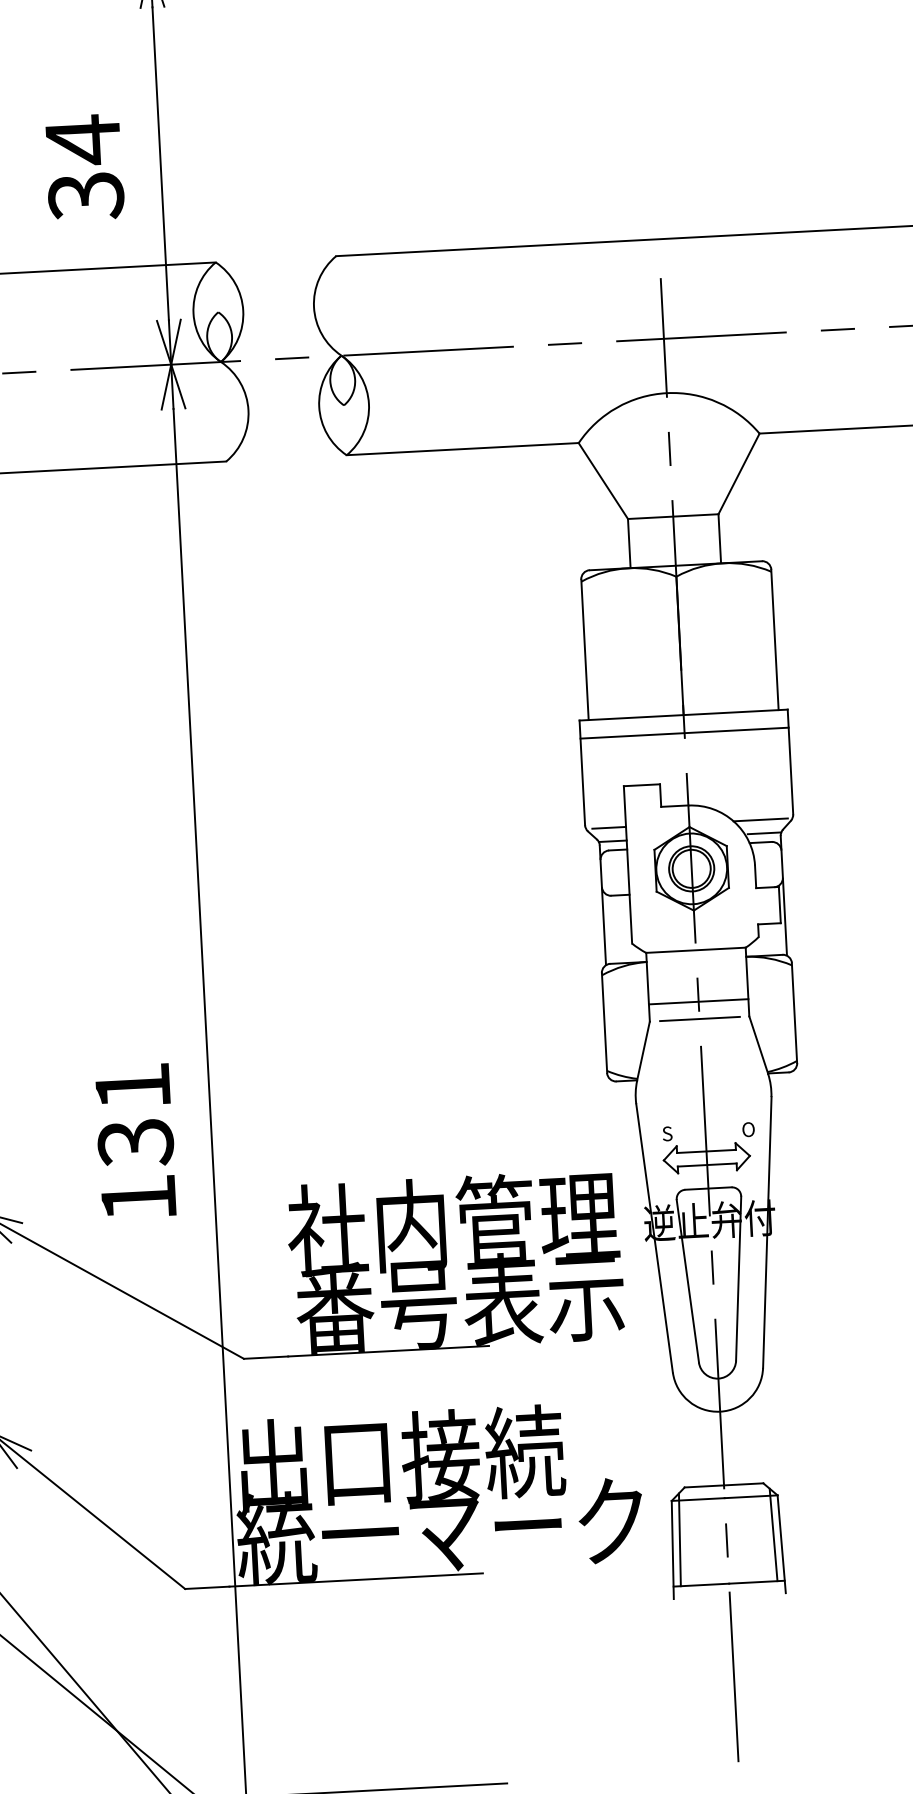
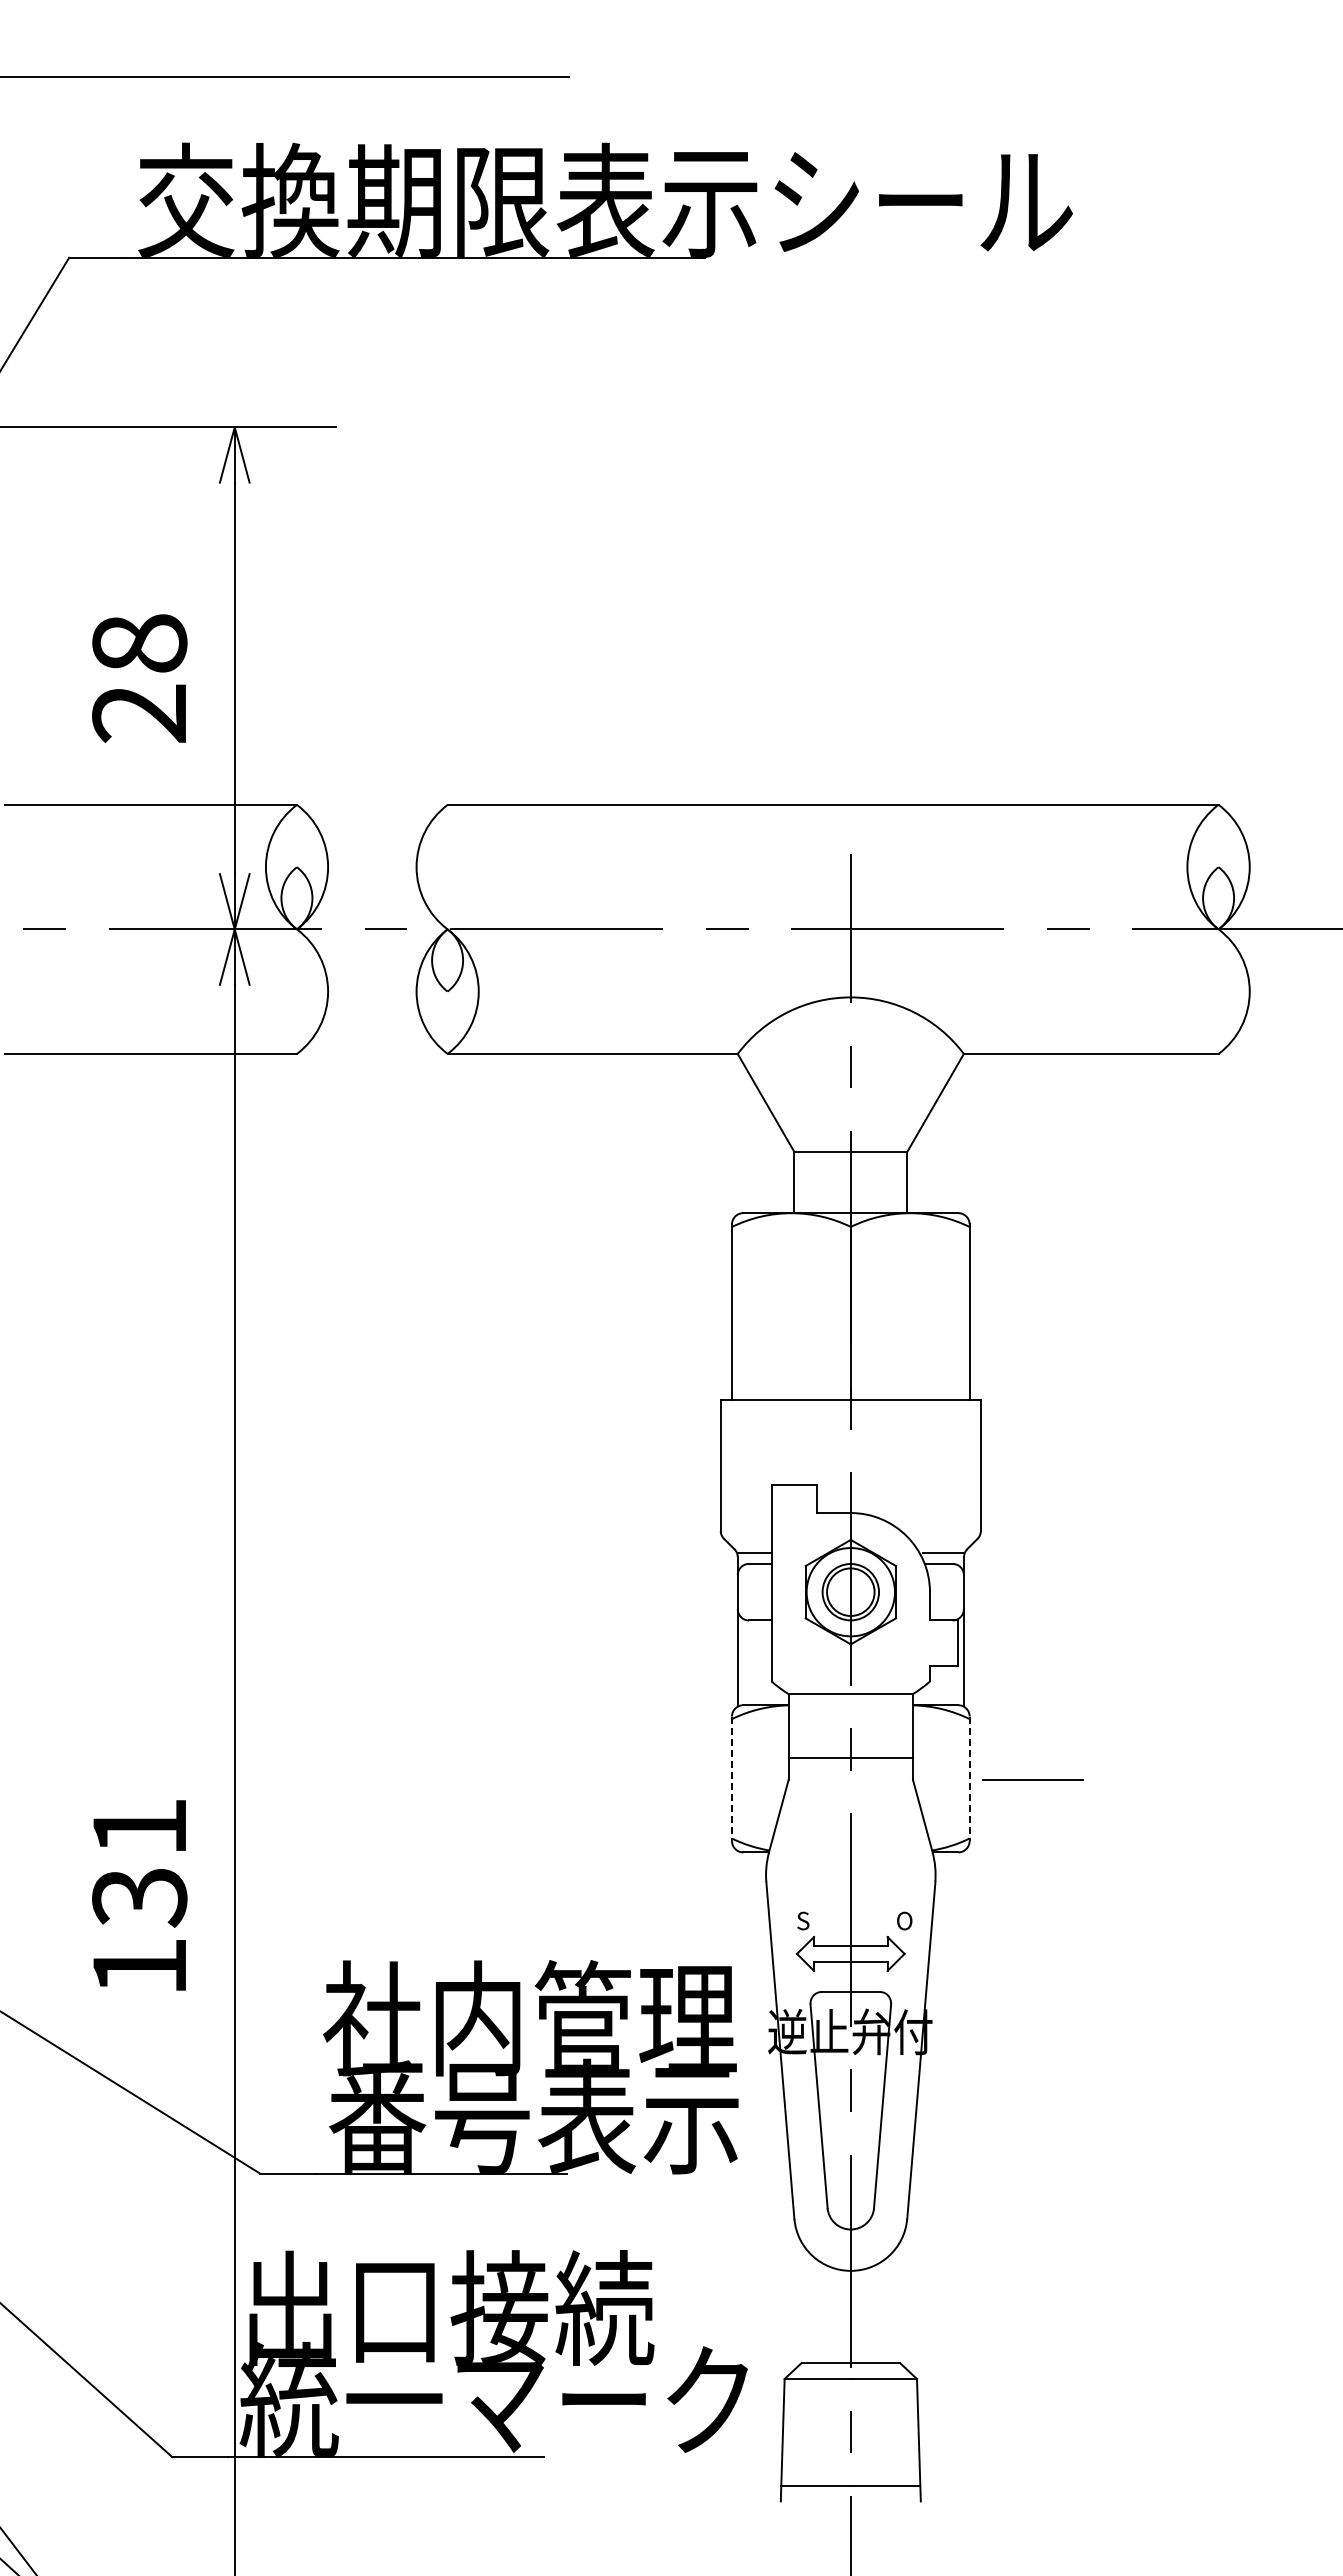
text: (84, 167) -> (139, 678), 34 -> 28
line: (684, 733) -> (850, 1422), removed
line: (761, 819) -> (940, 1535), removed
line: (609, 827) -> (750, 1535), removed
line: (794, 1013) -> (969, 1779), solid -> dashed
line: (699, 1018) -> (1032, 1779), moved
line: (604, 1023) -> (732, 1779), solid -> dashed
line: (773, 1534) -> (909, 2427), removed
line: (680, 1539) -> (792, 2427), removed

